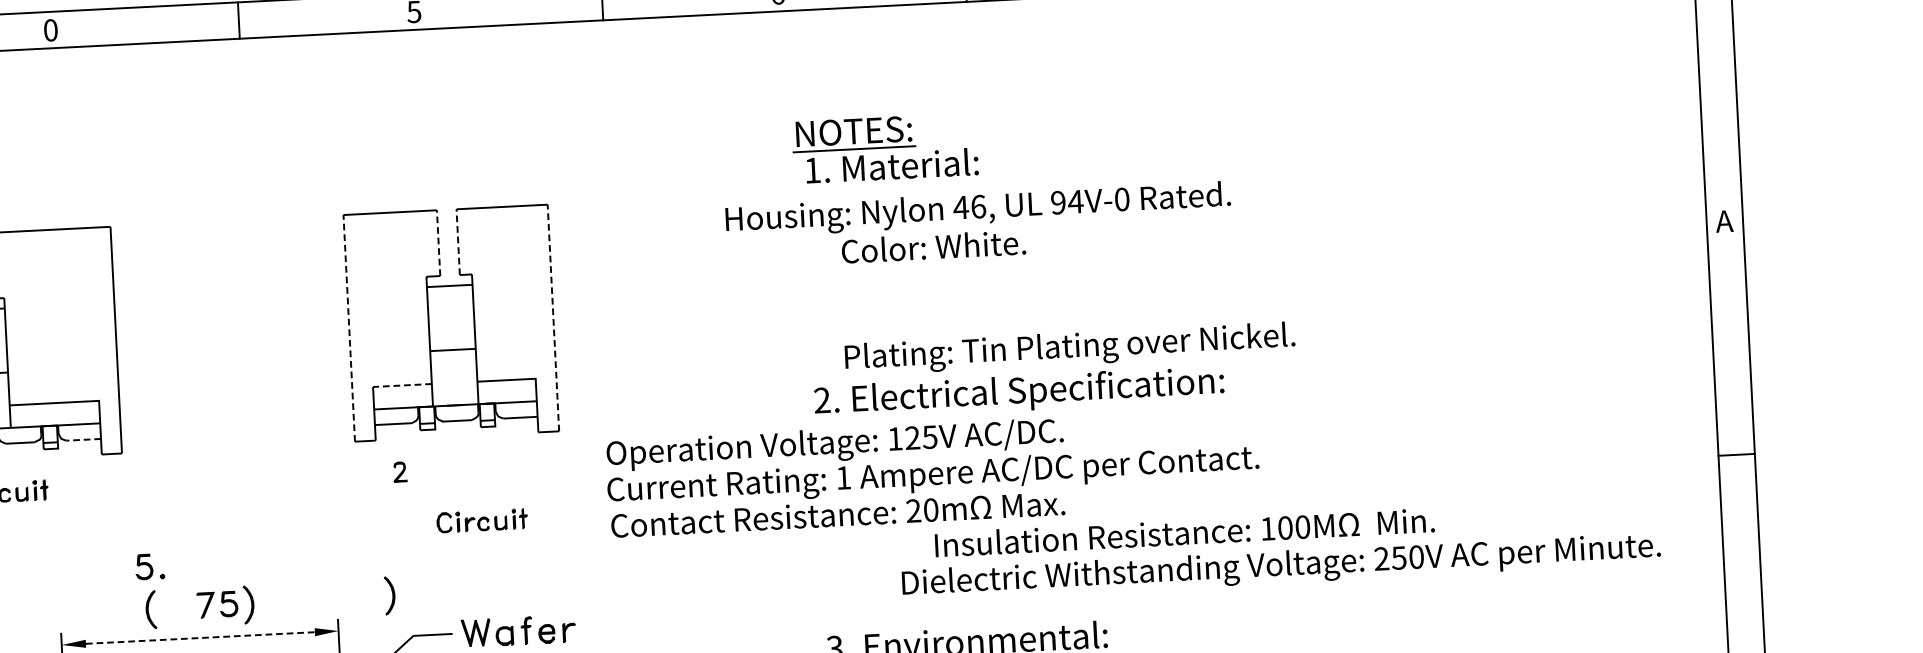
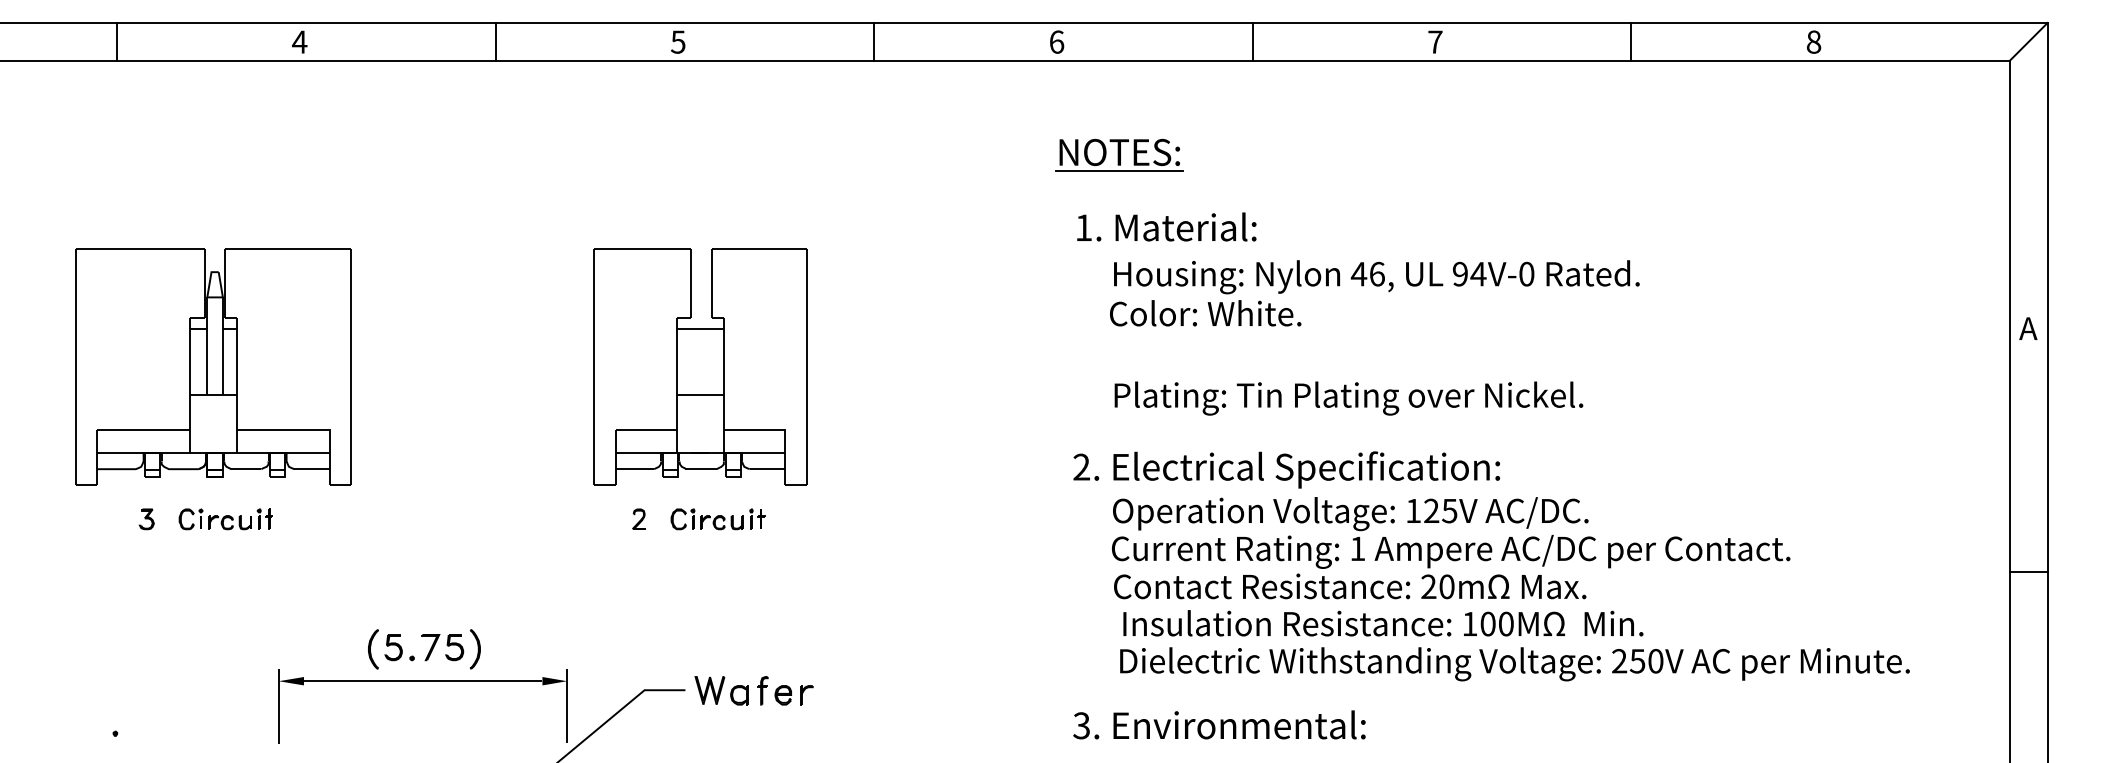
text: (50, 29) -> (299, 41), 0 -> 4
part: (853, 133) -> (1119, 154), moved
text: (977, 209) -> (1376, 277), moved
line: (457, 242) -> (711, 283), dashed -> solid
line: (438, 243) -> (691, 283), dashed -> solid
line: (553, 317) -> (806, 366), dashed -> solid
line: (349, 327) -> (594, 366), dashed -> solid
text: (1069, 348) -> (1348, 398), moved
line: (402, 385) -> (646, 429), dashed -> solid
line: (82, 440) -> (311, 469), dashed -> solid
text: (933, 473) -> (1451, 548), moved
part: (481, 521) -> (717, 519), moved
text: (1184, 532) -> (1383, 623), moved
part: (149, 566) -> (399, 647), moved
text: (1281, 567) -> (1514, 664), moved
part: (390, 595) -> (622, 647), removed
line: (200, 638) -> (423, 681), dashed -> solid

